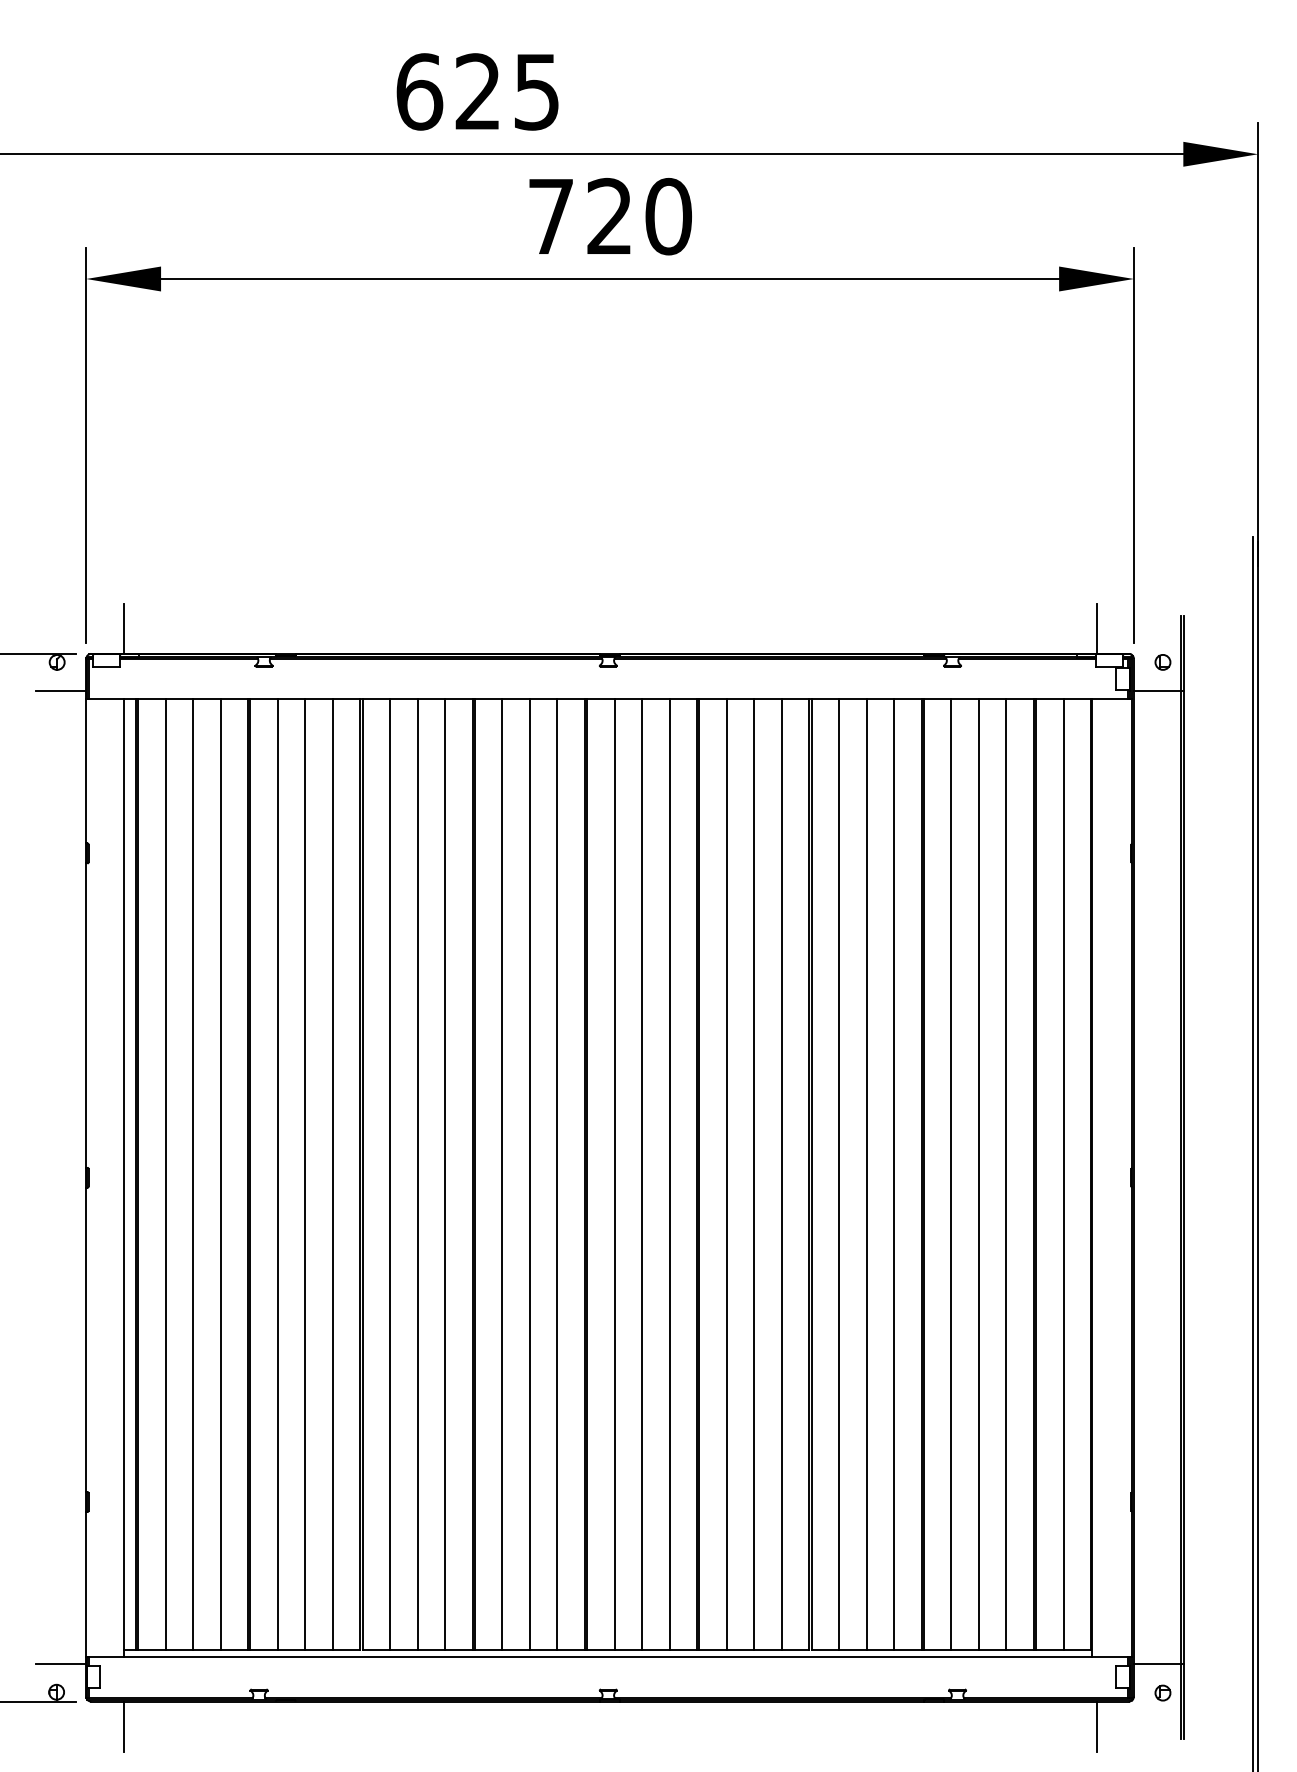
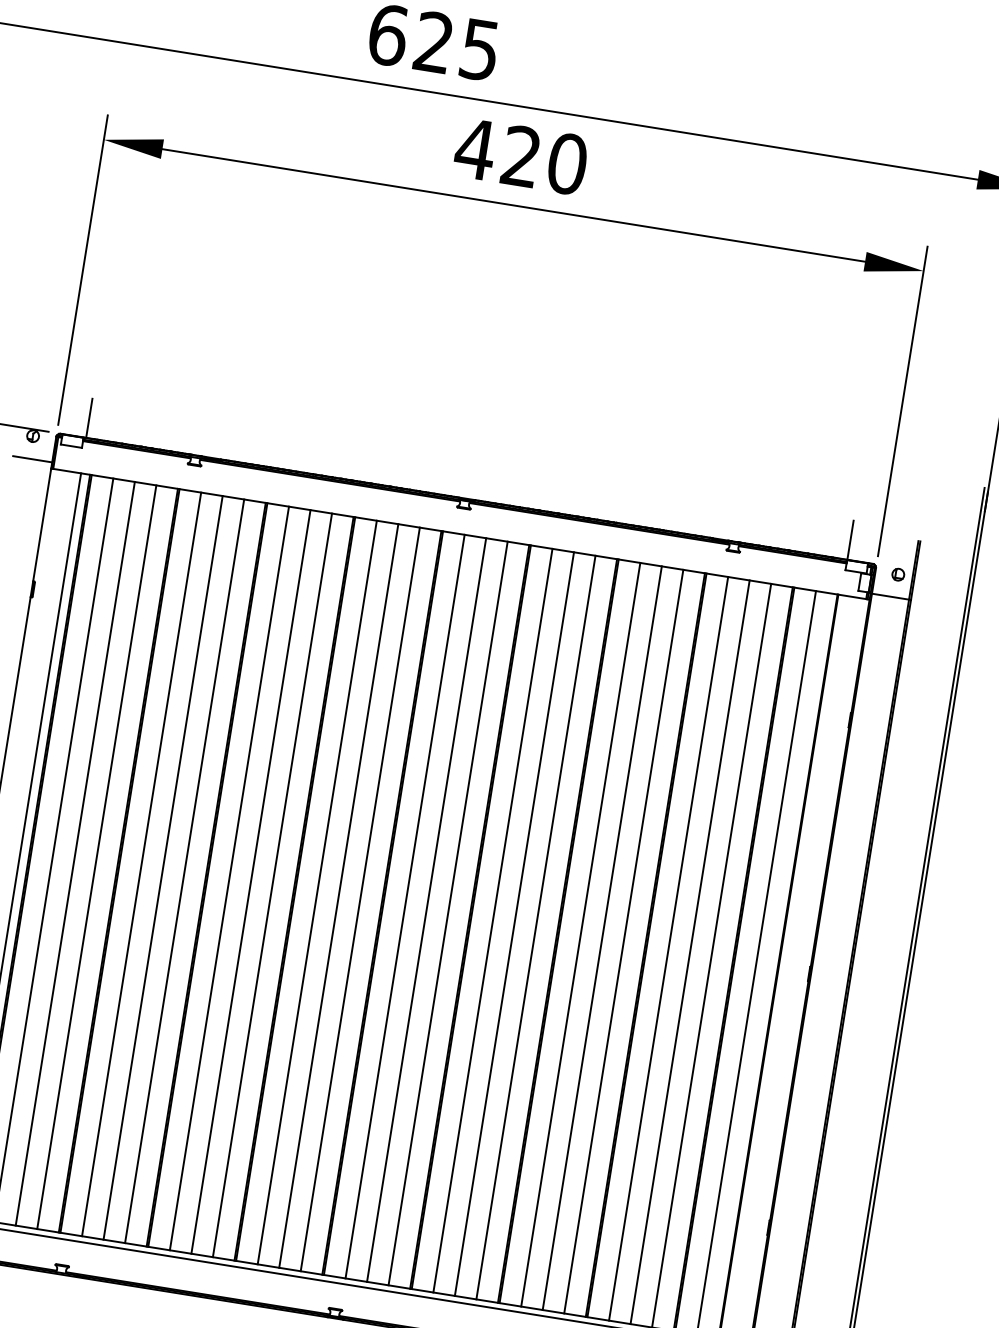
text: (550, 216) -> (474, 149), 720 -> 420

